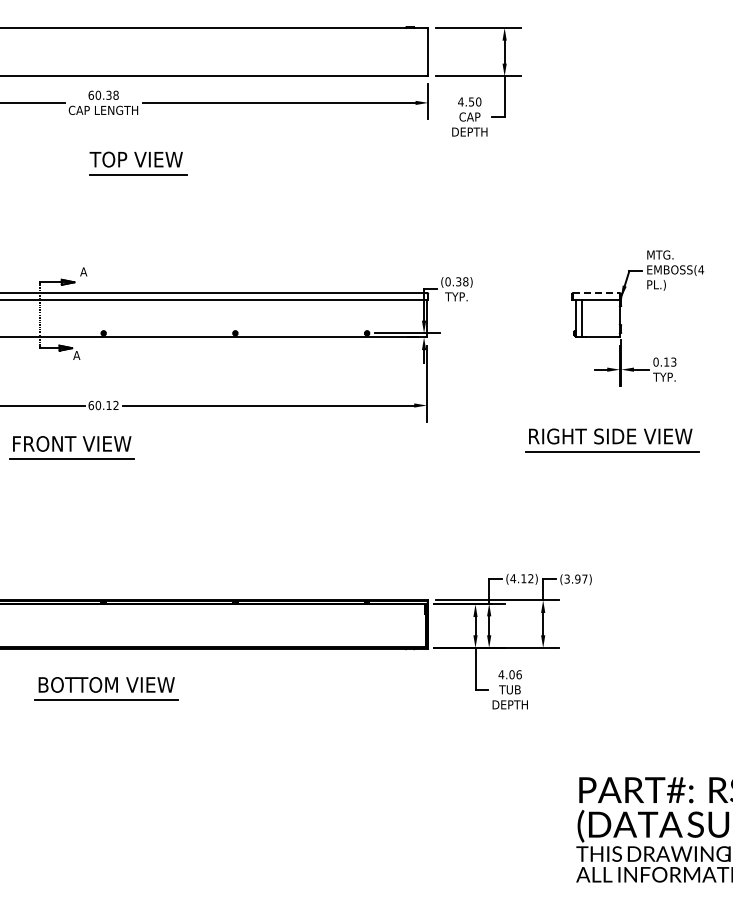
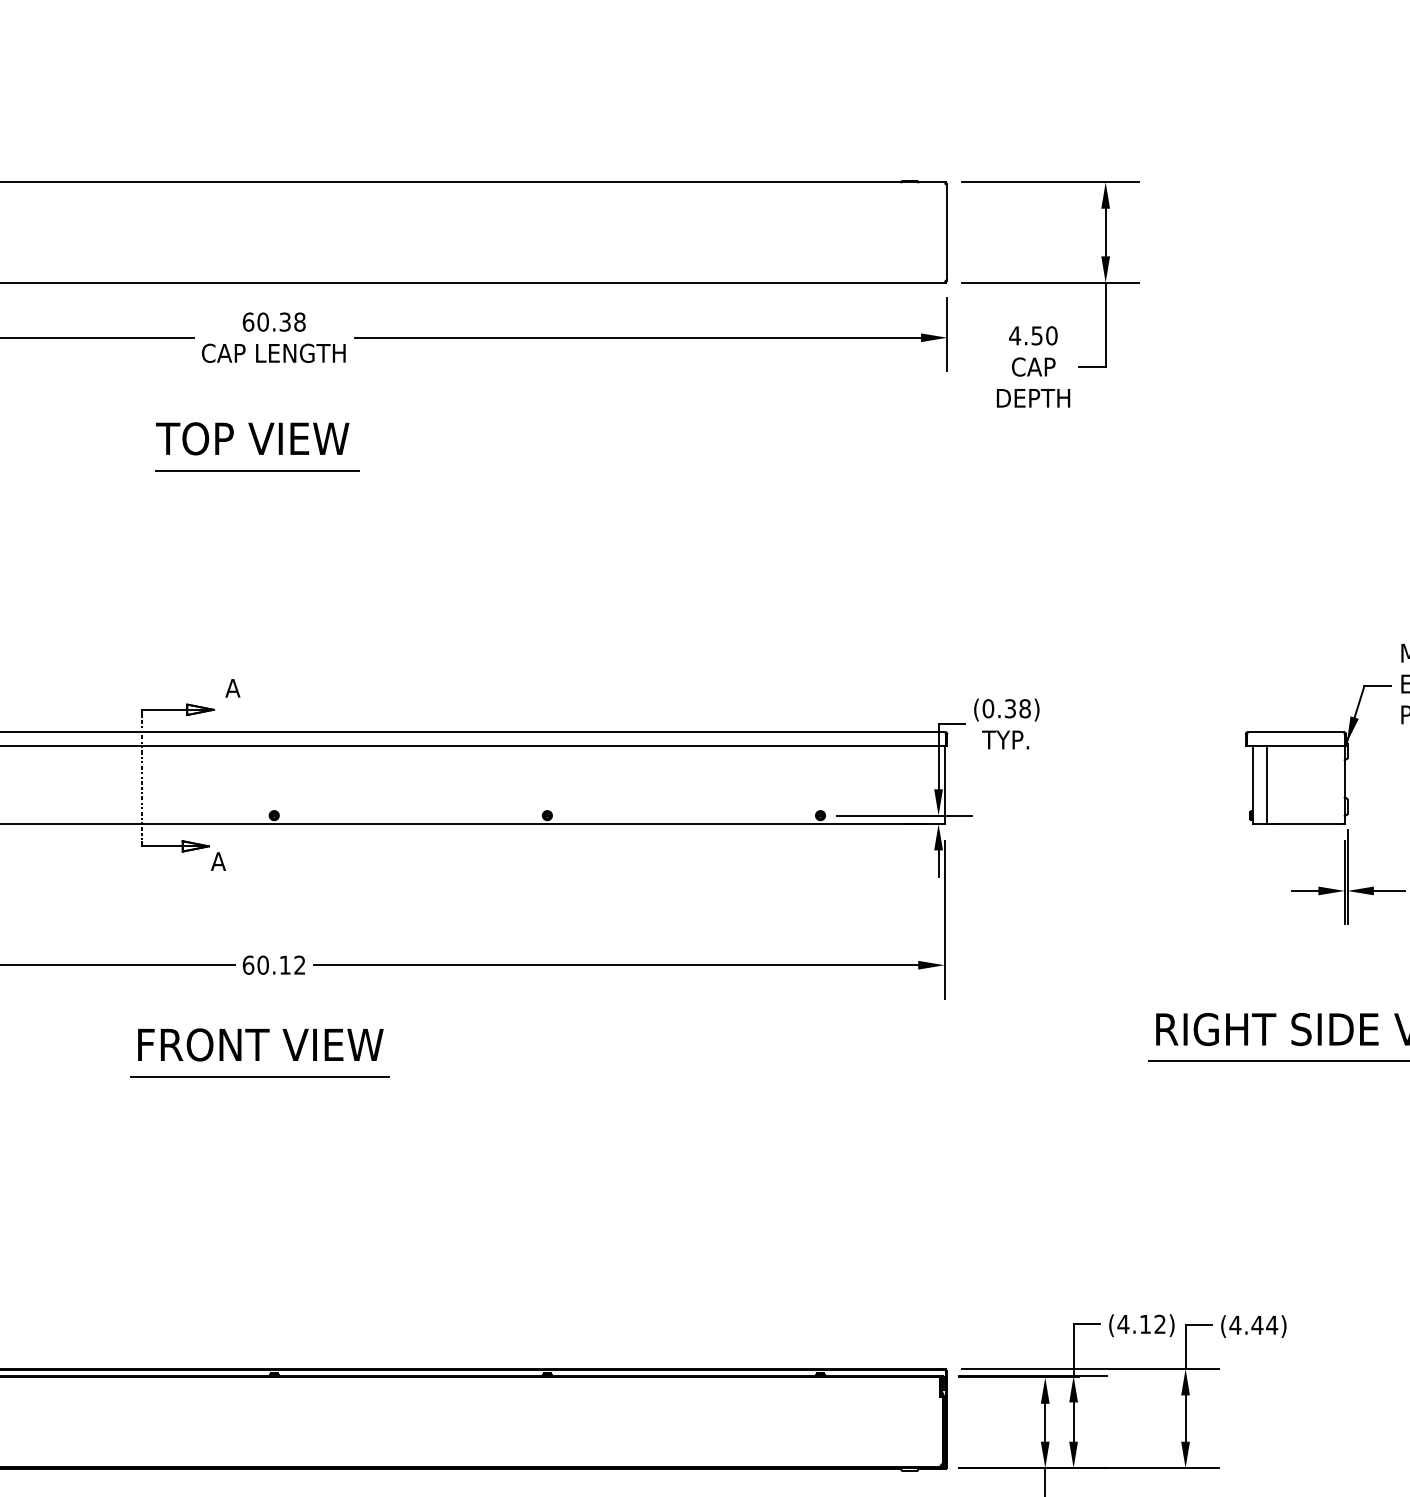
part: (138, 163) -> (257, 446), moved
line: (596, 293) -> (1296, 732), dashed -> solid
part: (71, 447) -> (259, 1052), moved
text: (575, 578) -> (1252, 1323), (3.97) -> (4.44)

